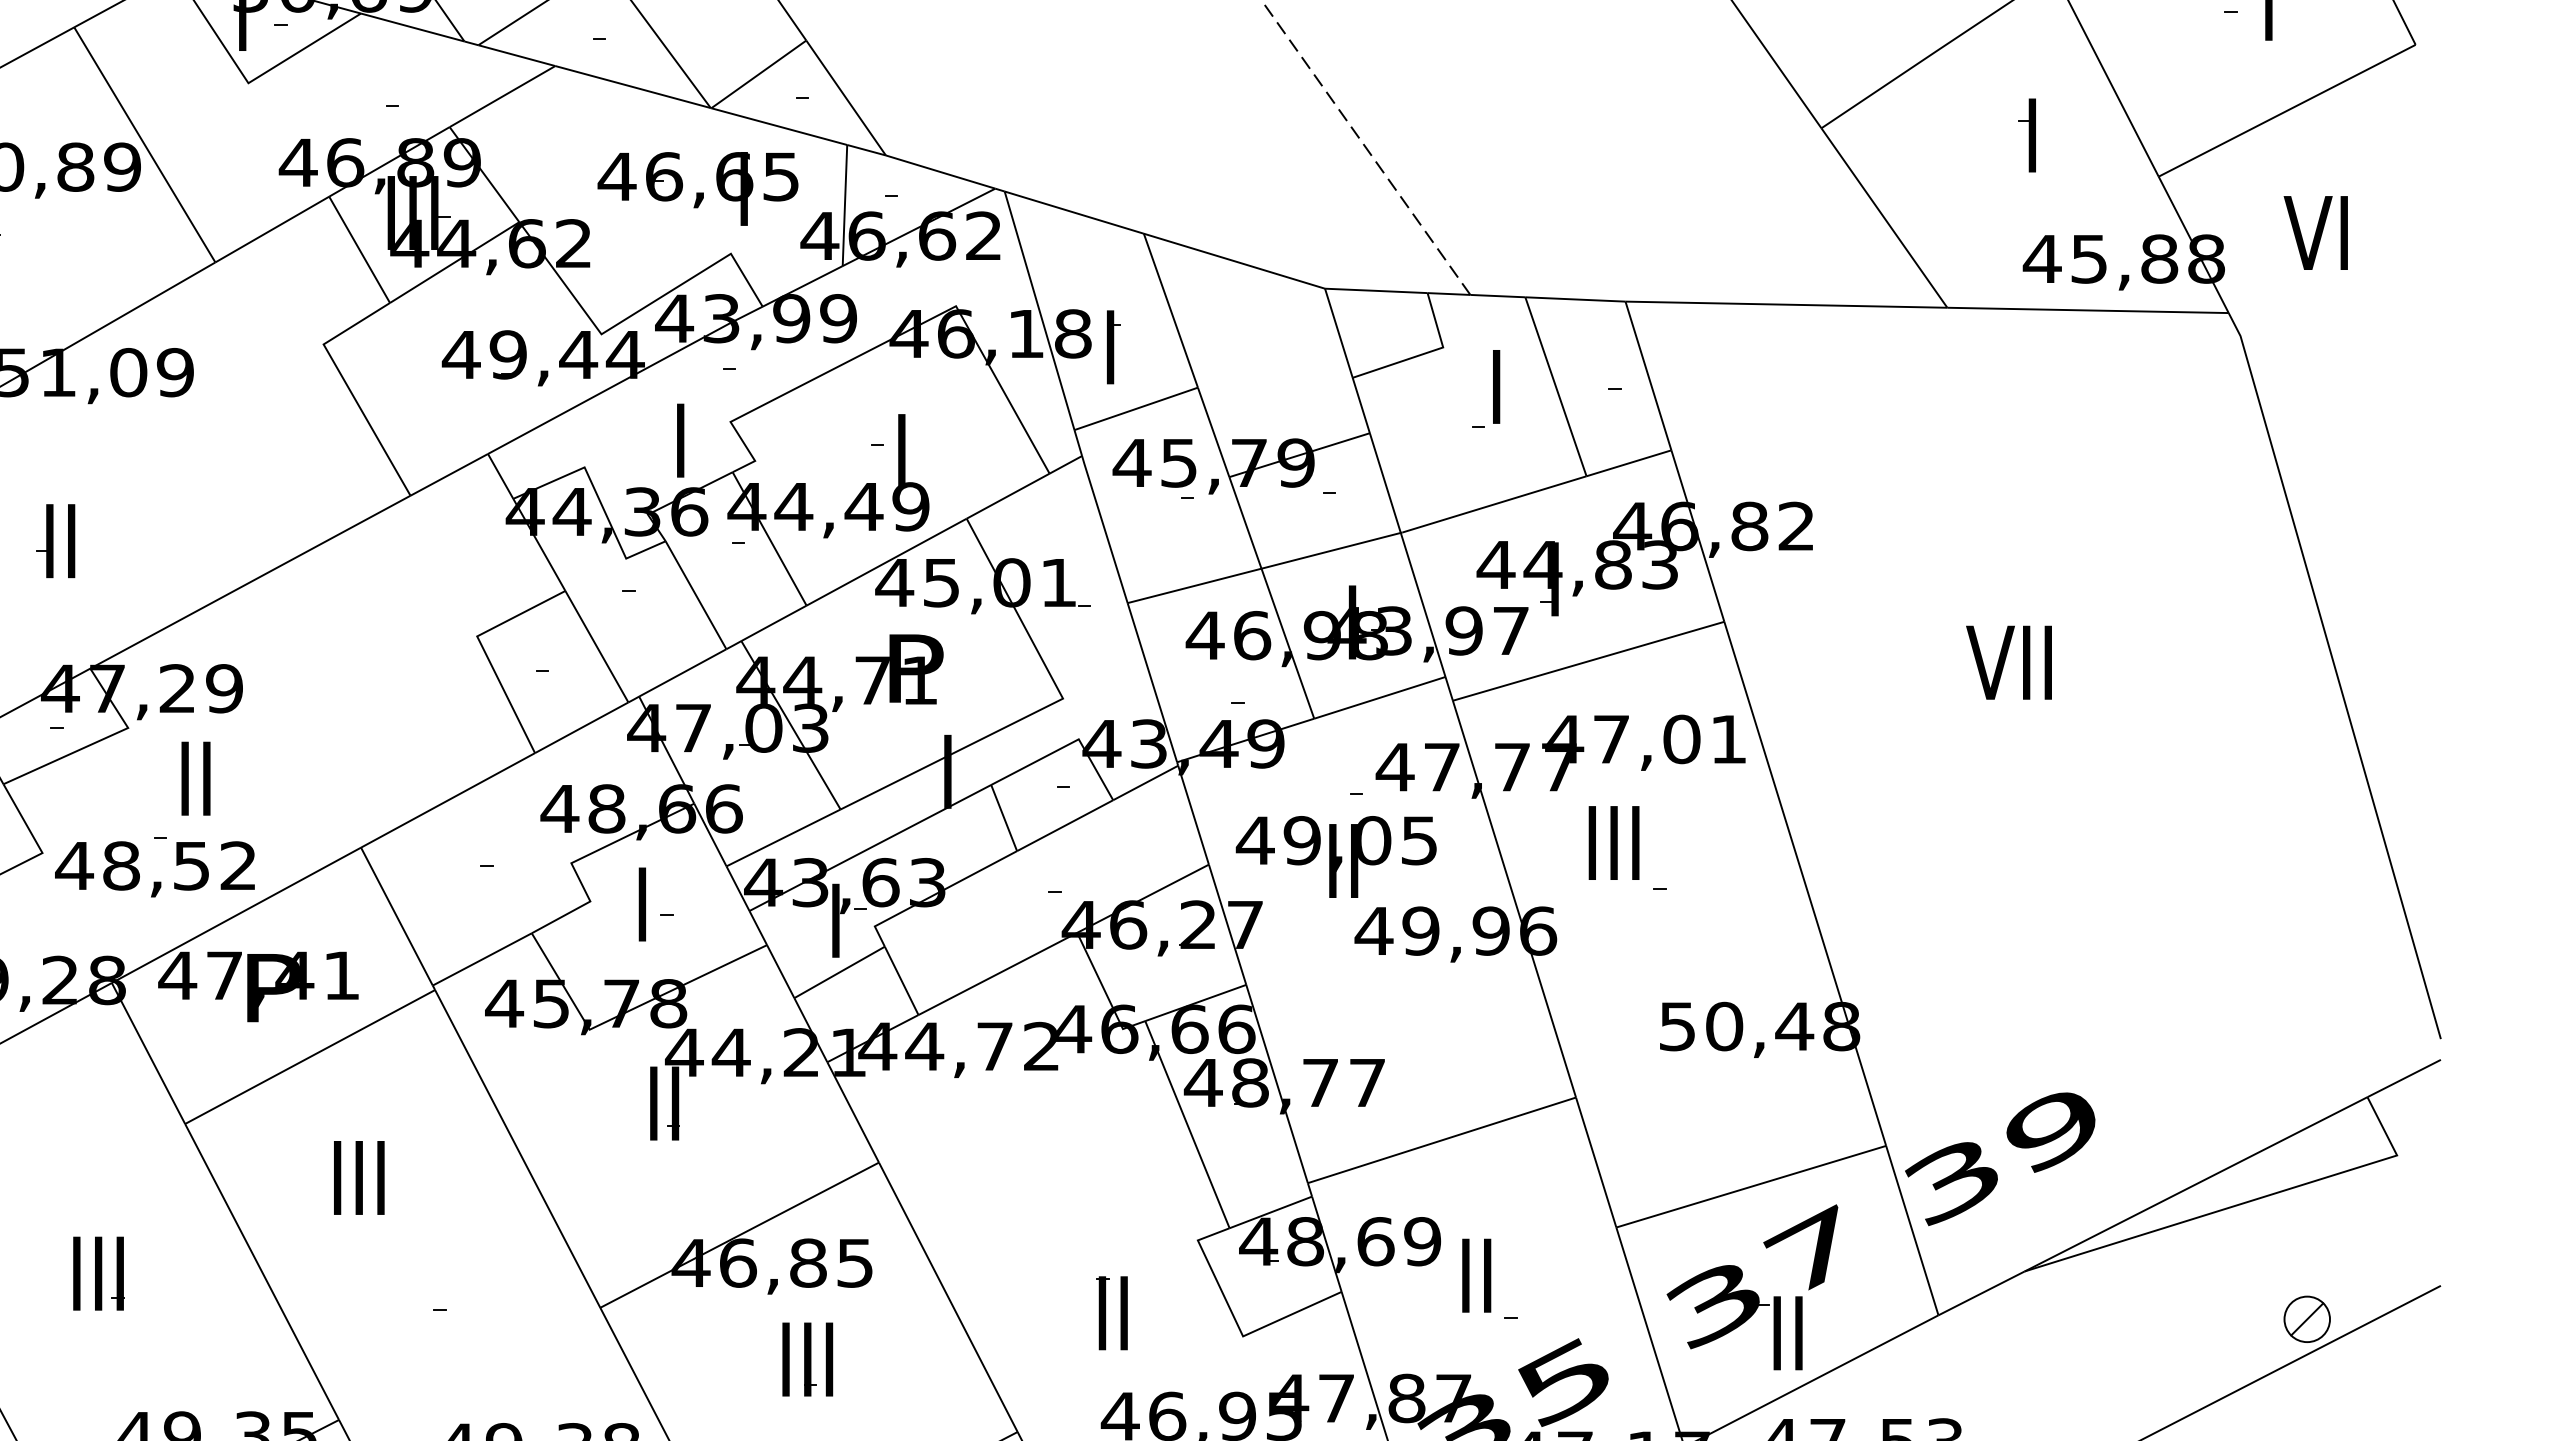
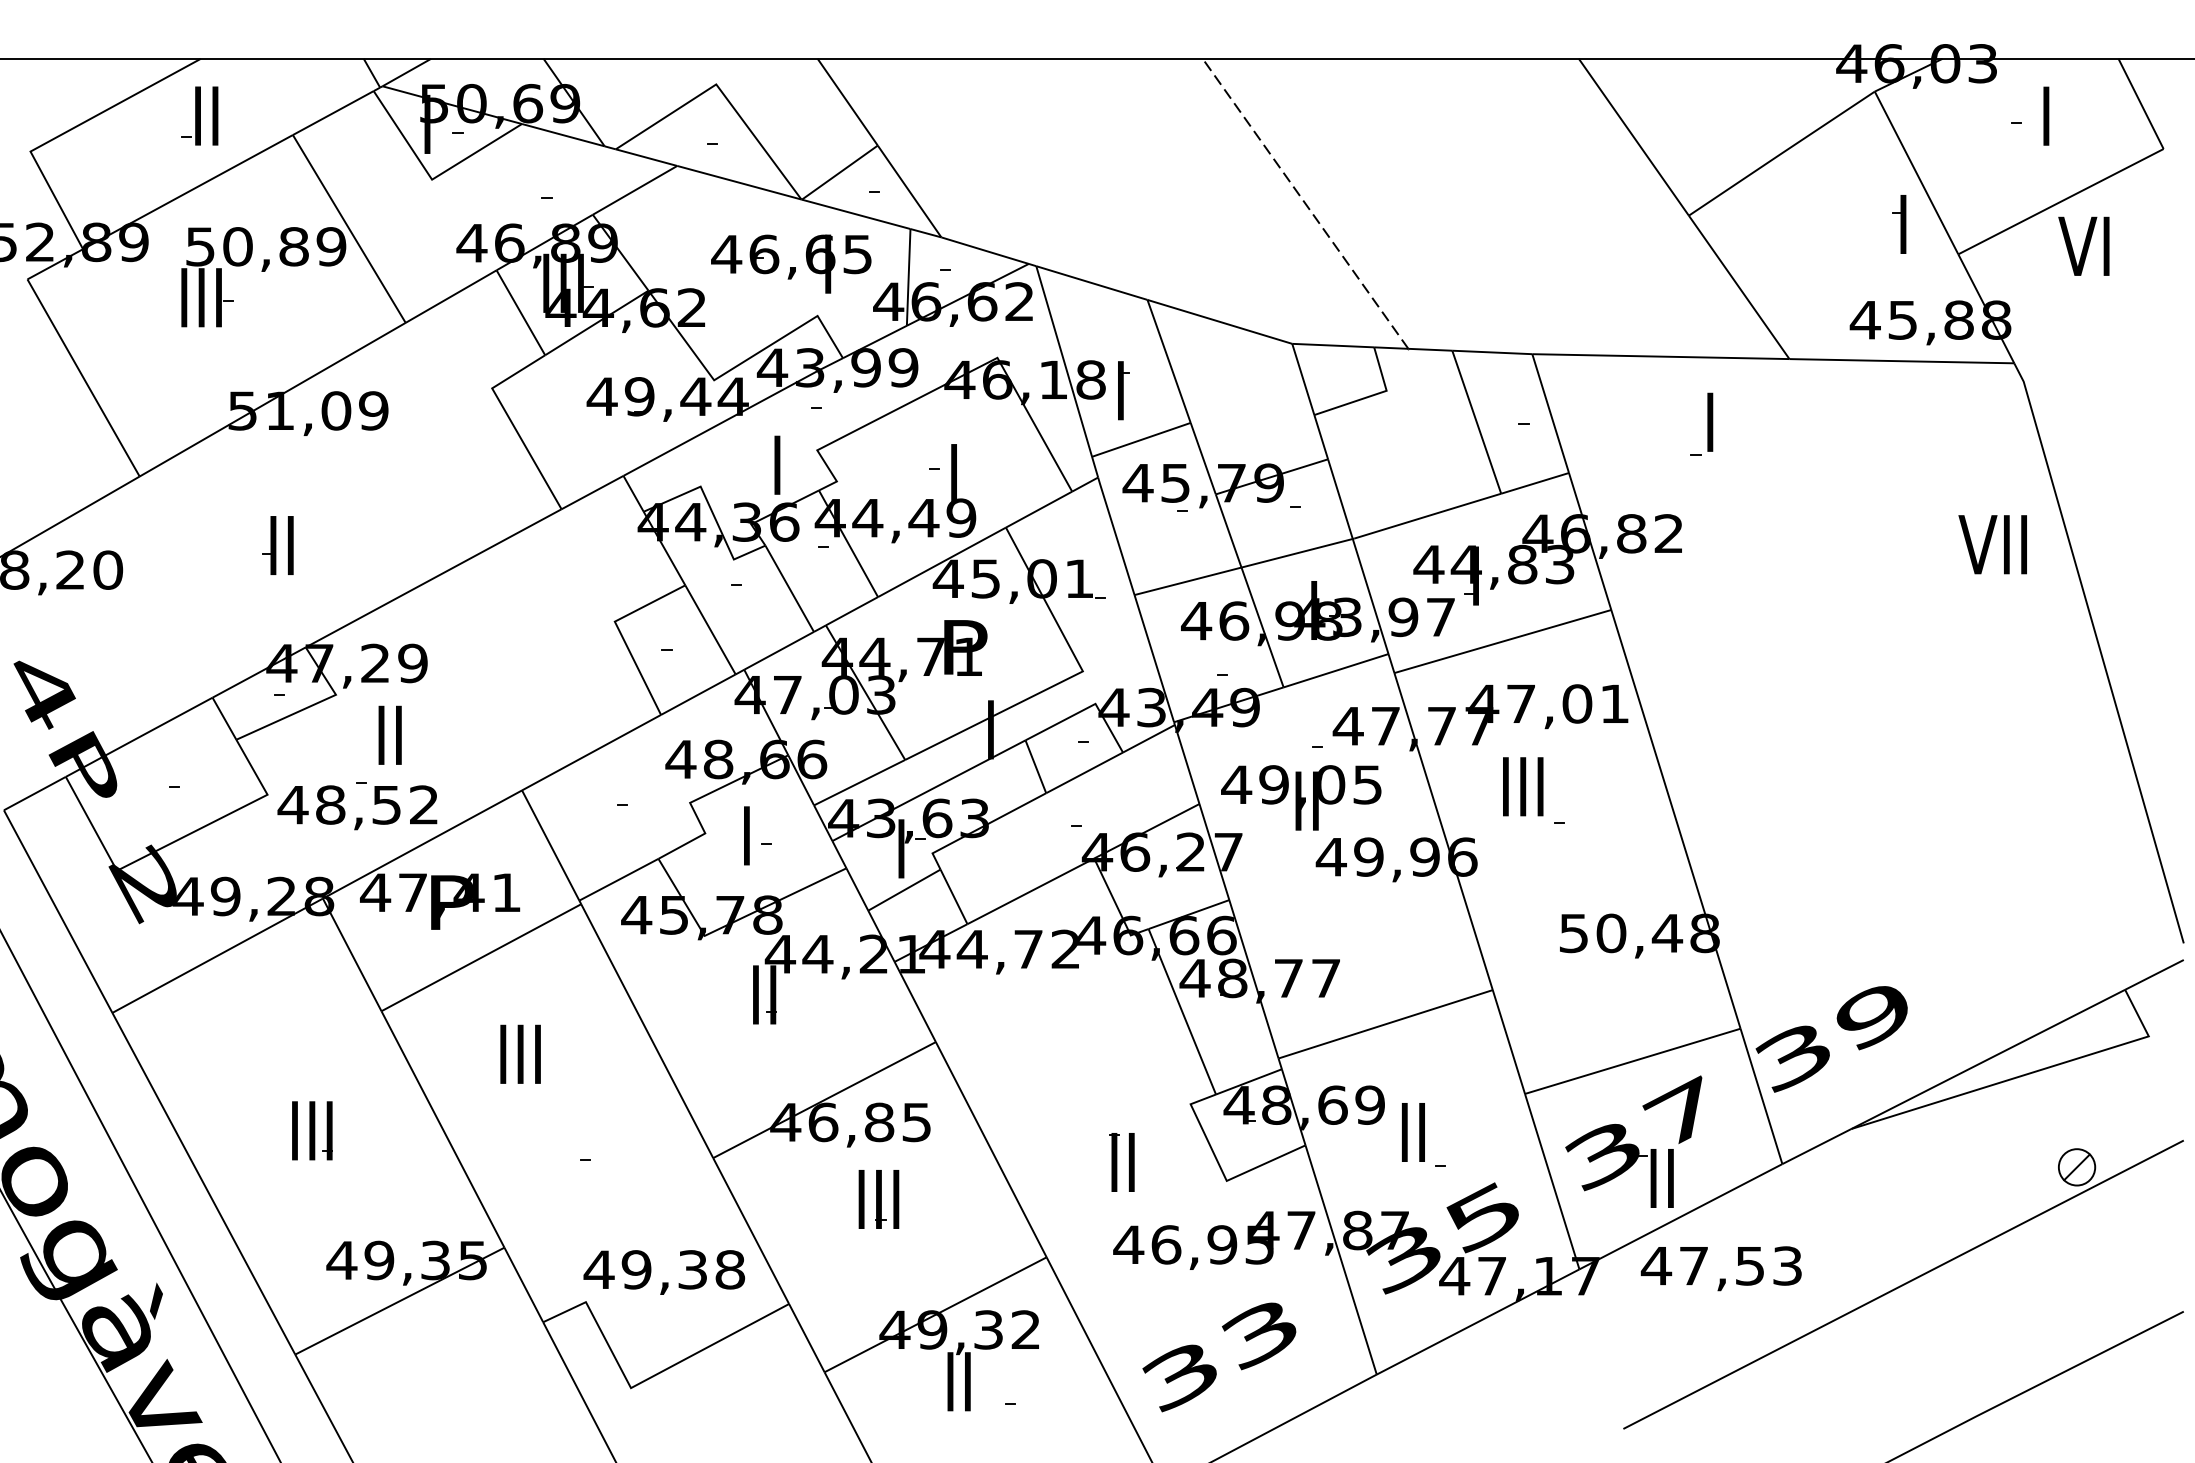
part: (2027, 135) -> (1899, 224), moved
text: (2315, 231) -> (2083, 245), moved
part: (1485, 388) -> (1701, 423), moved
text: (2008, 662) -> (1992, 544), moved

